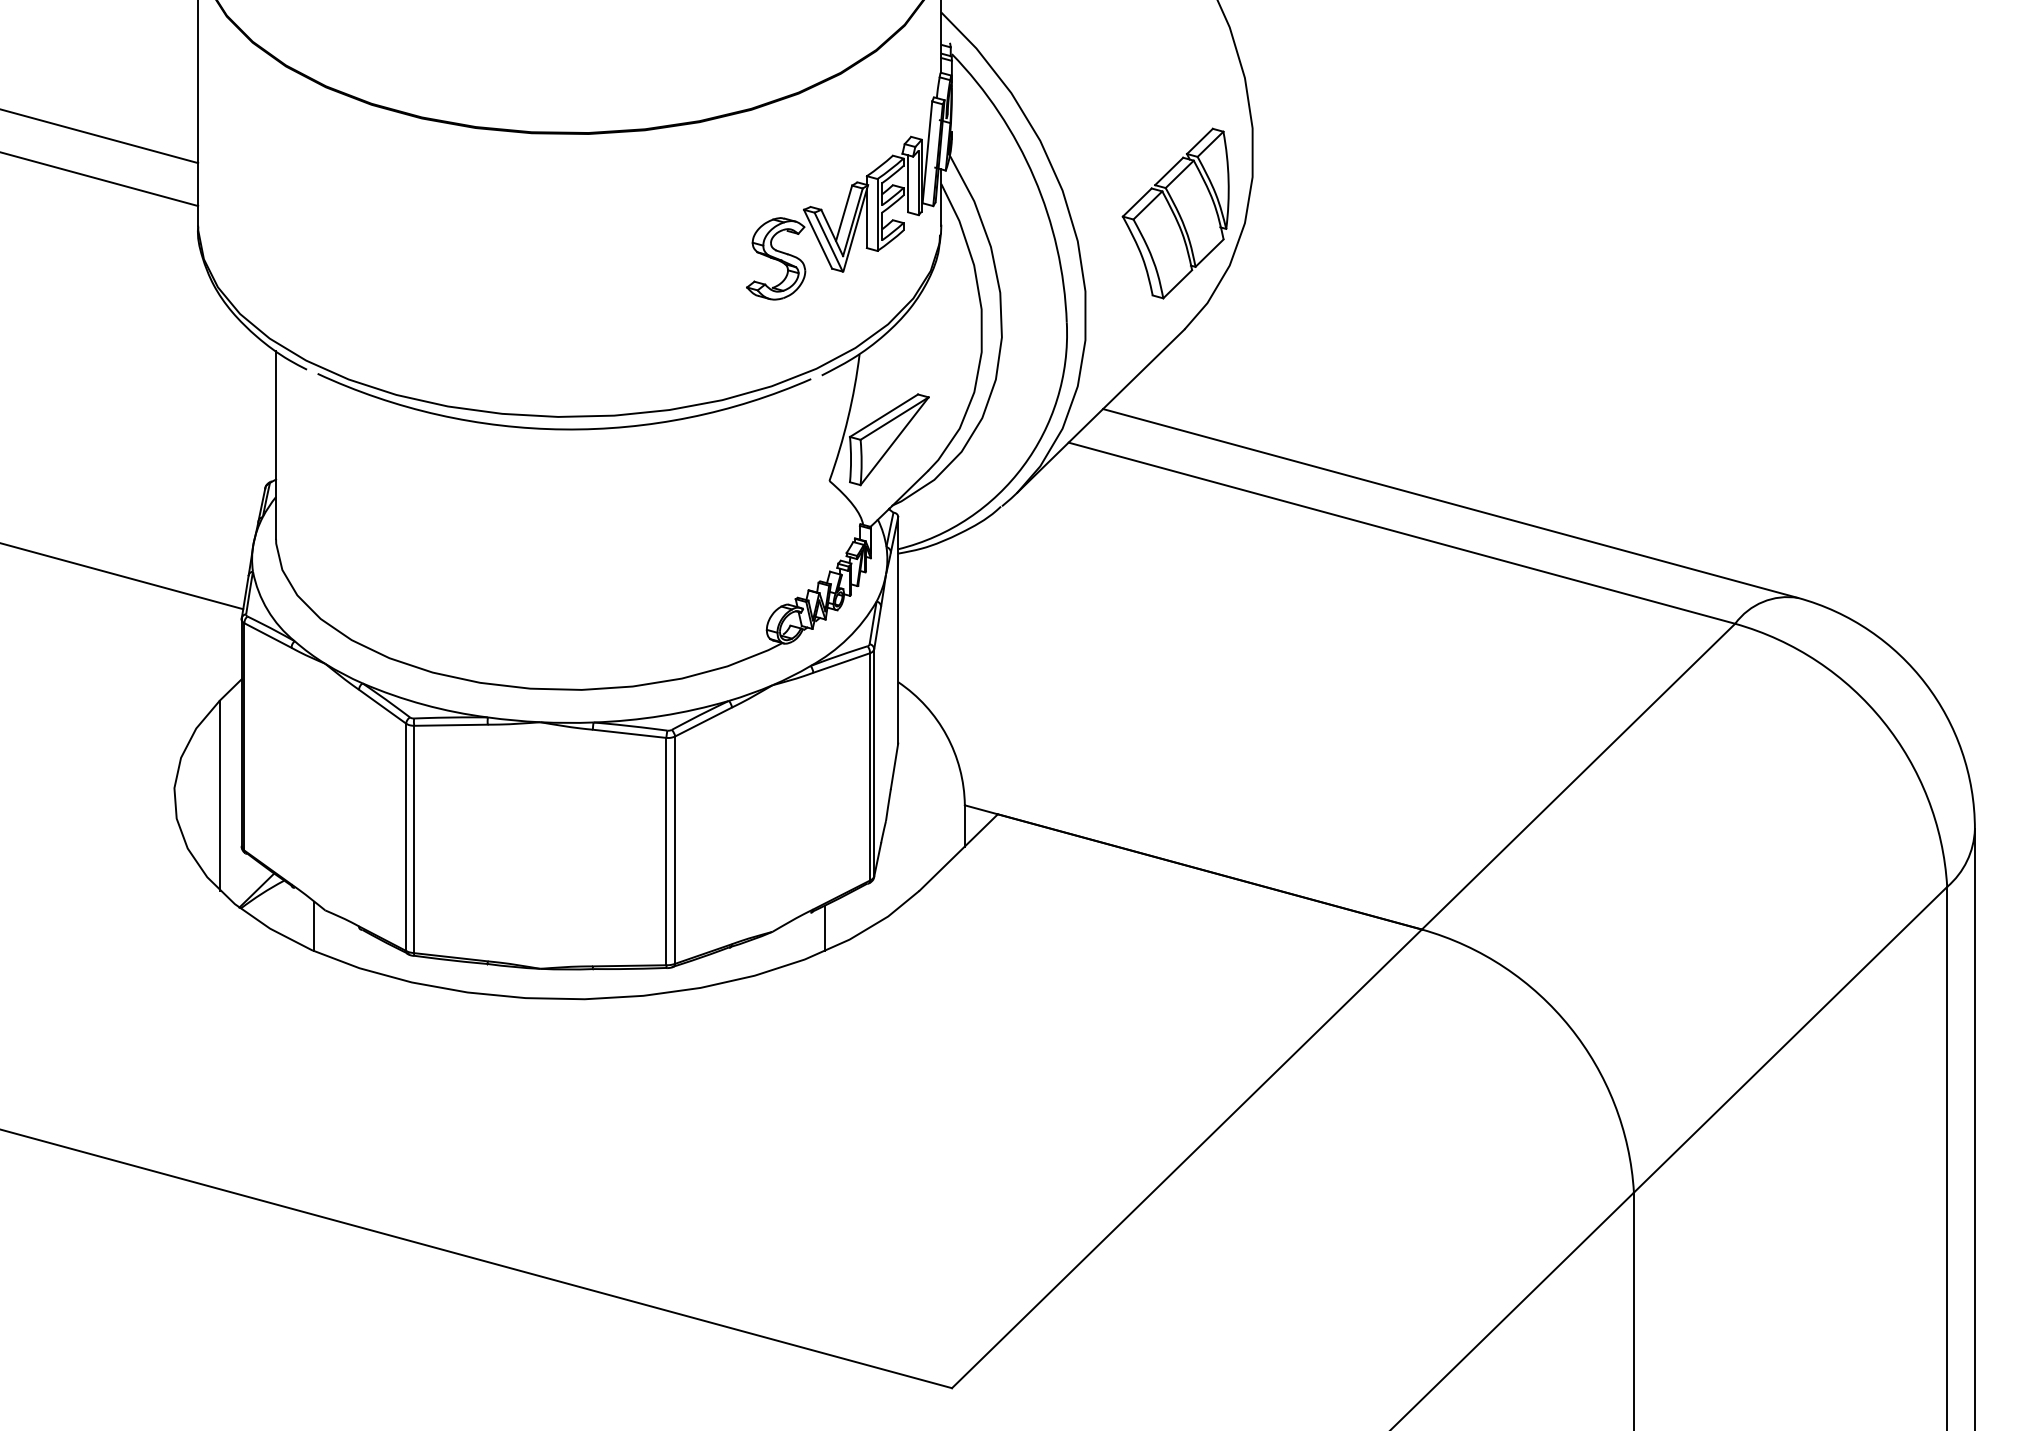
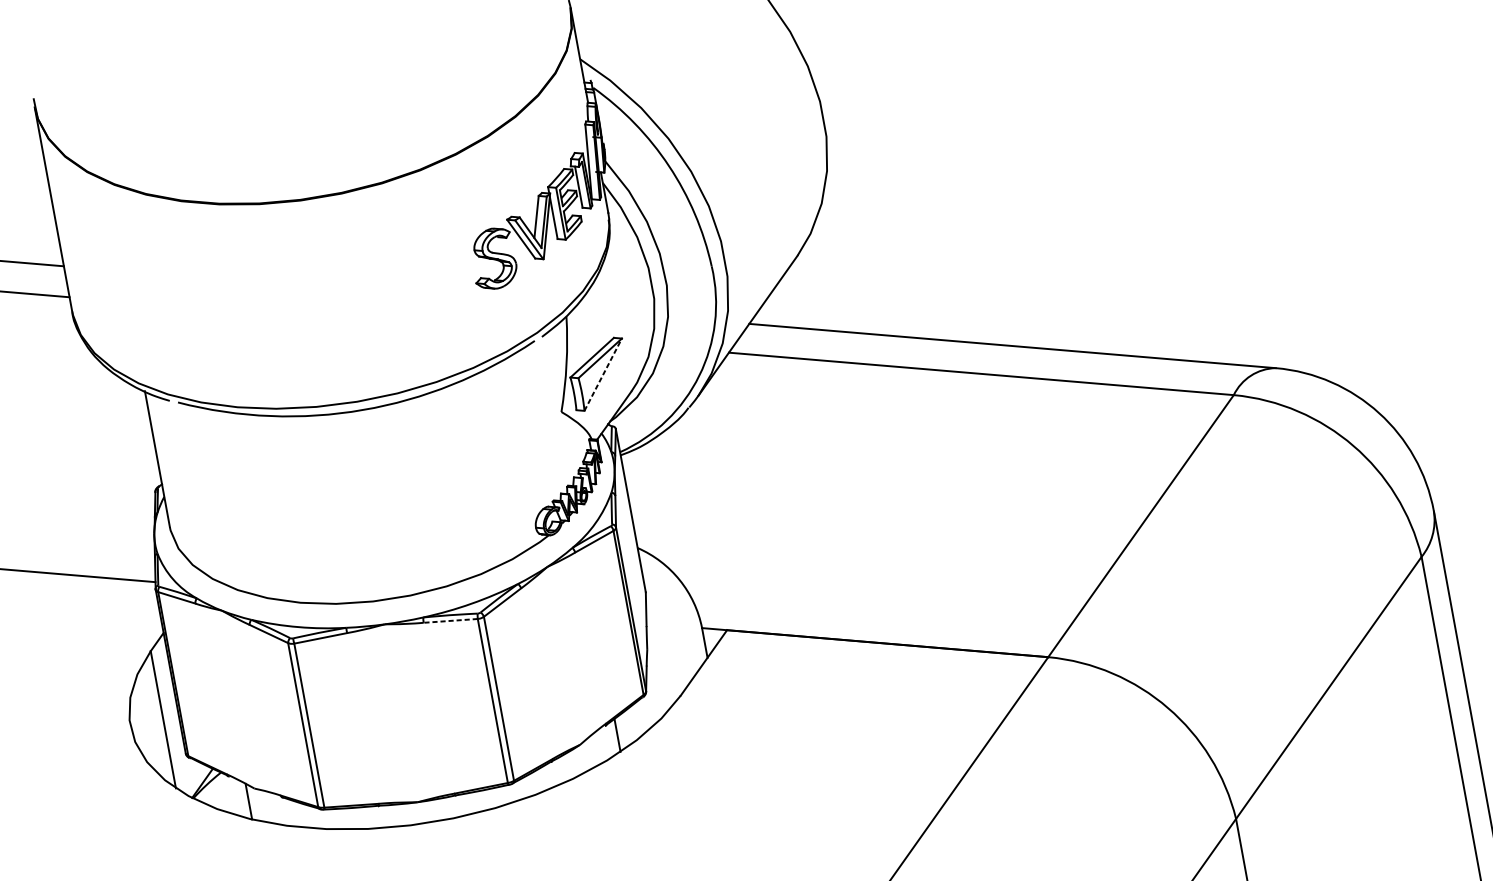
part: (1175, 213) -> (775, 173), removed
line: (894, 441) -> (603, 374), solid -> dashed
line: (629, 733) -> (450, 620), solid -> dashed

